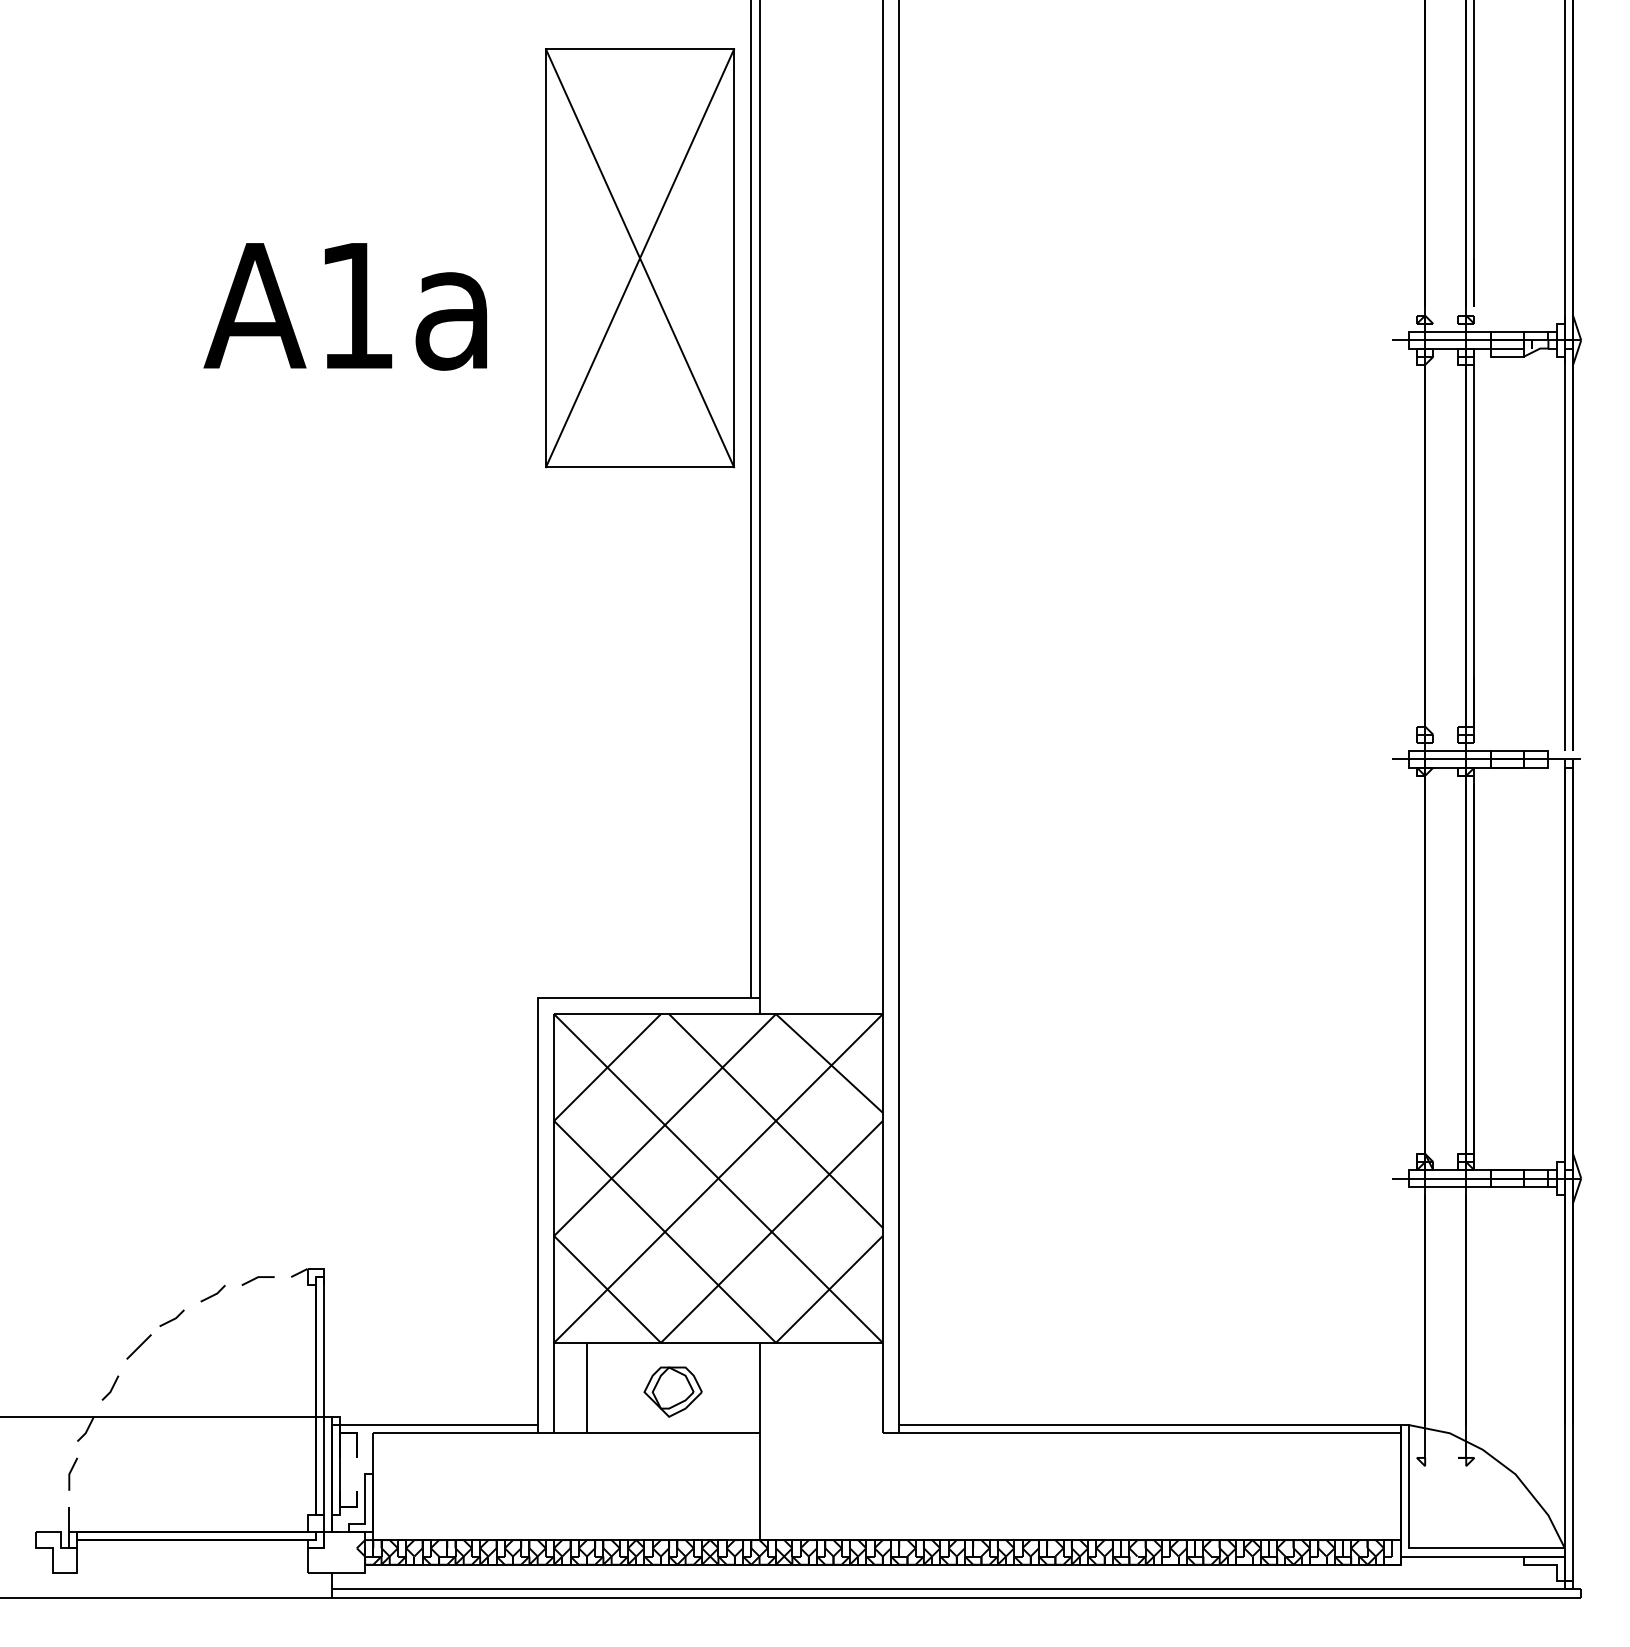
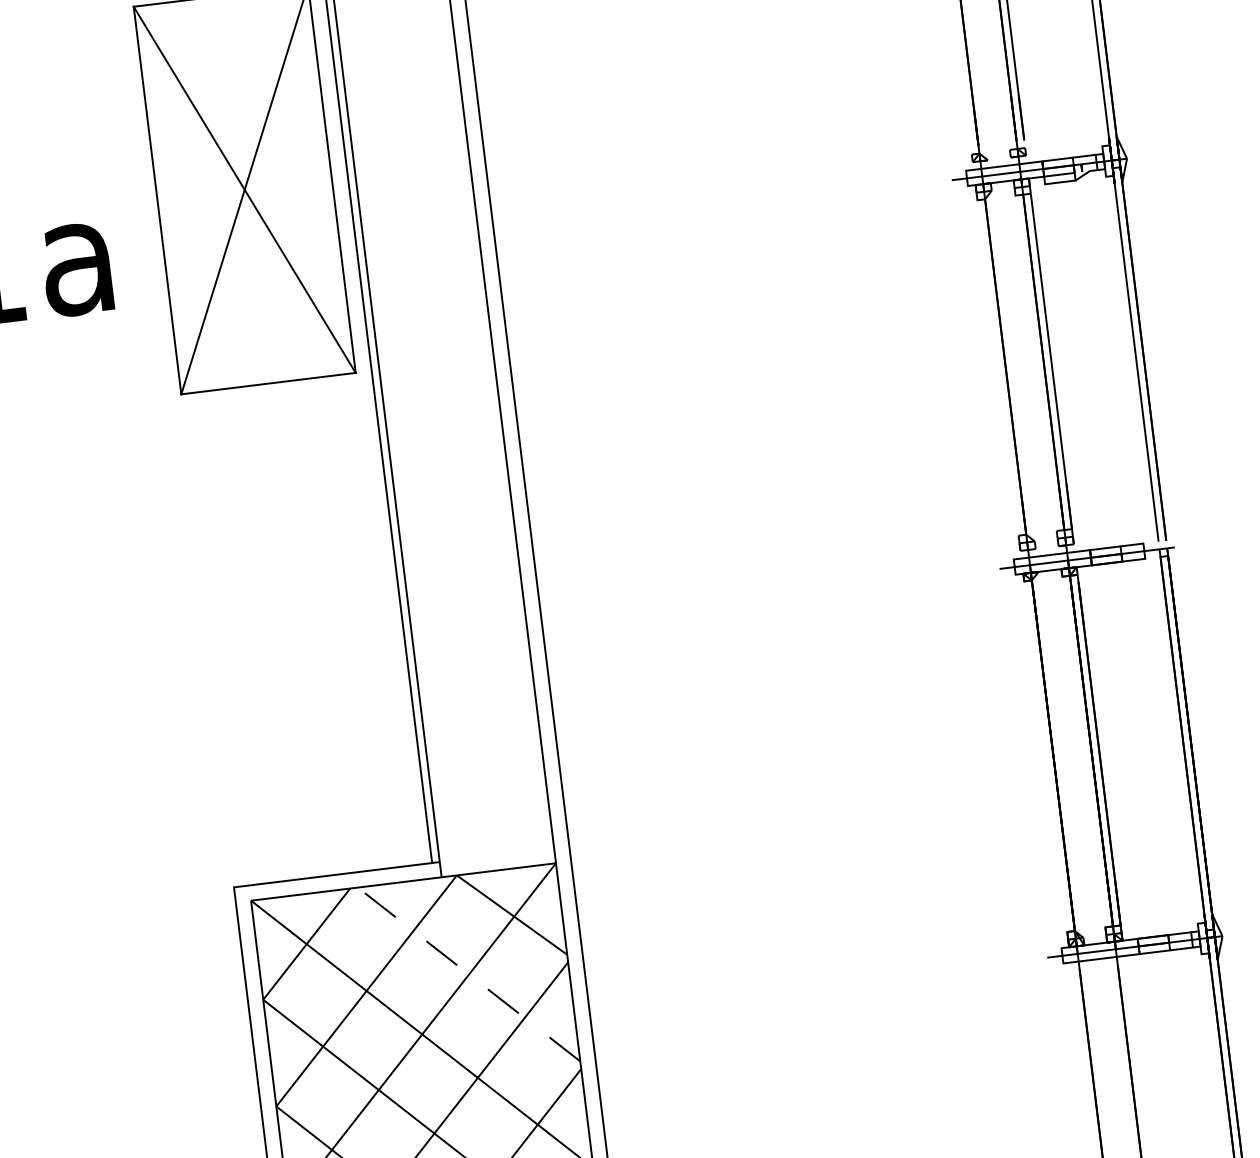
line: (775, 1120) -> (468, 974), solid -> dashed

